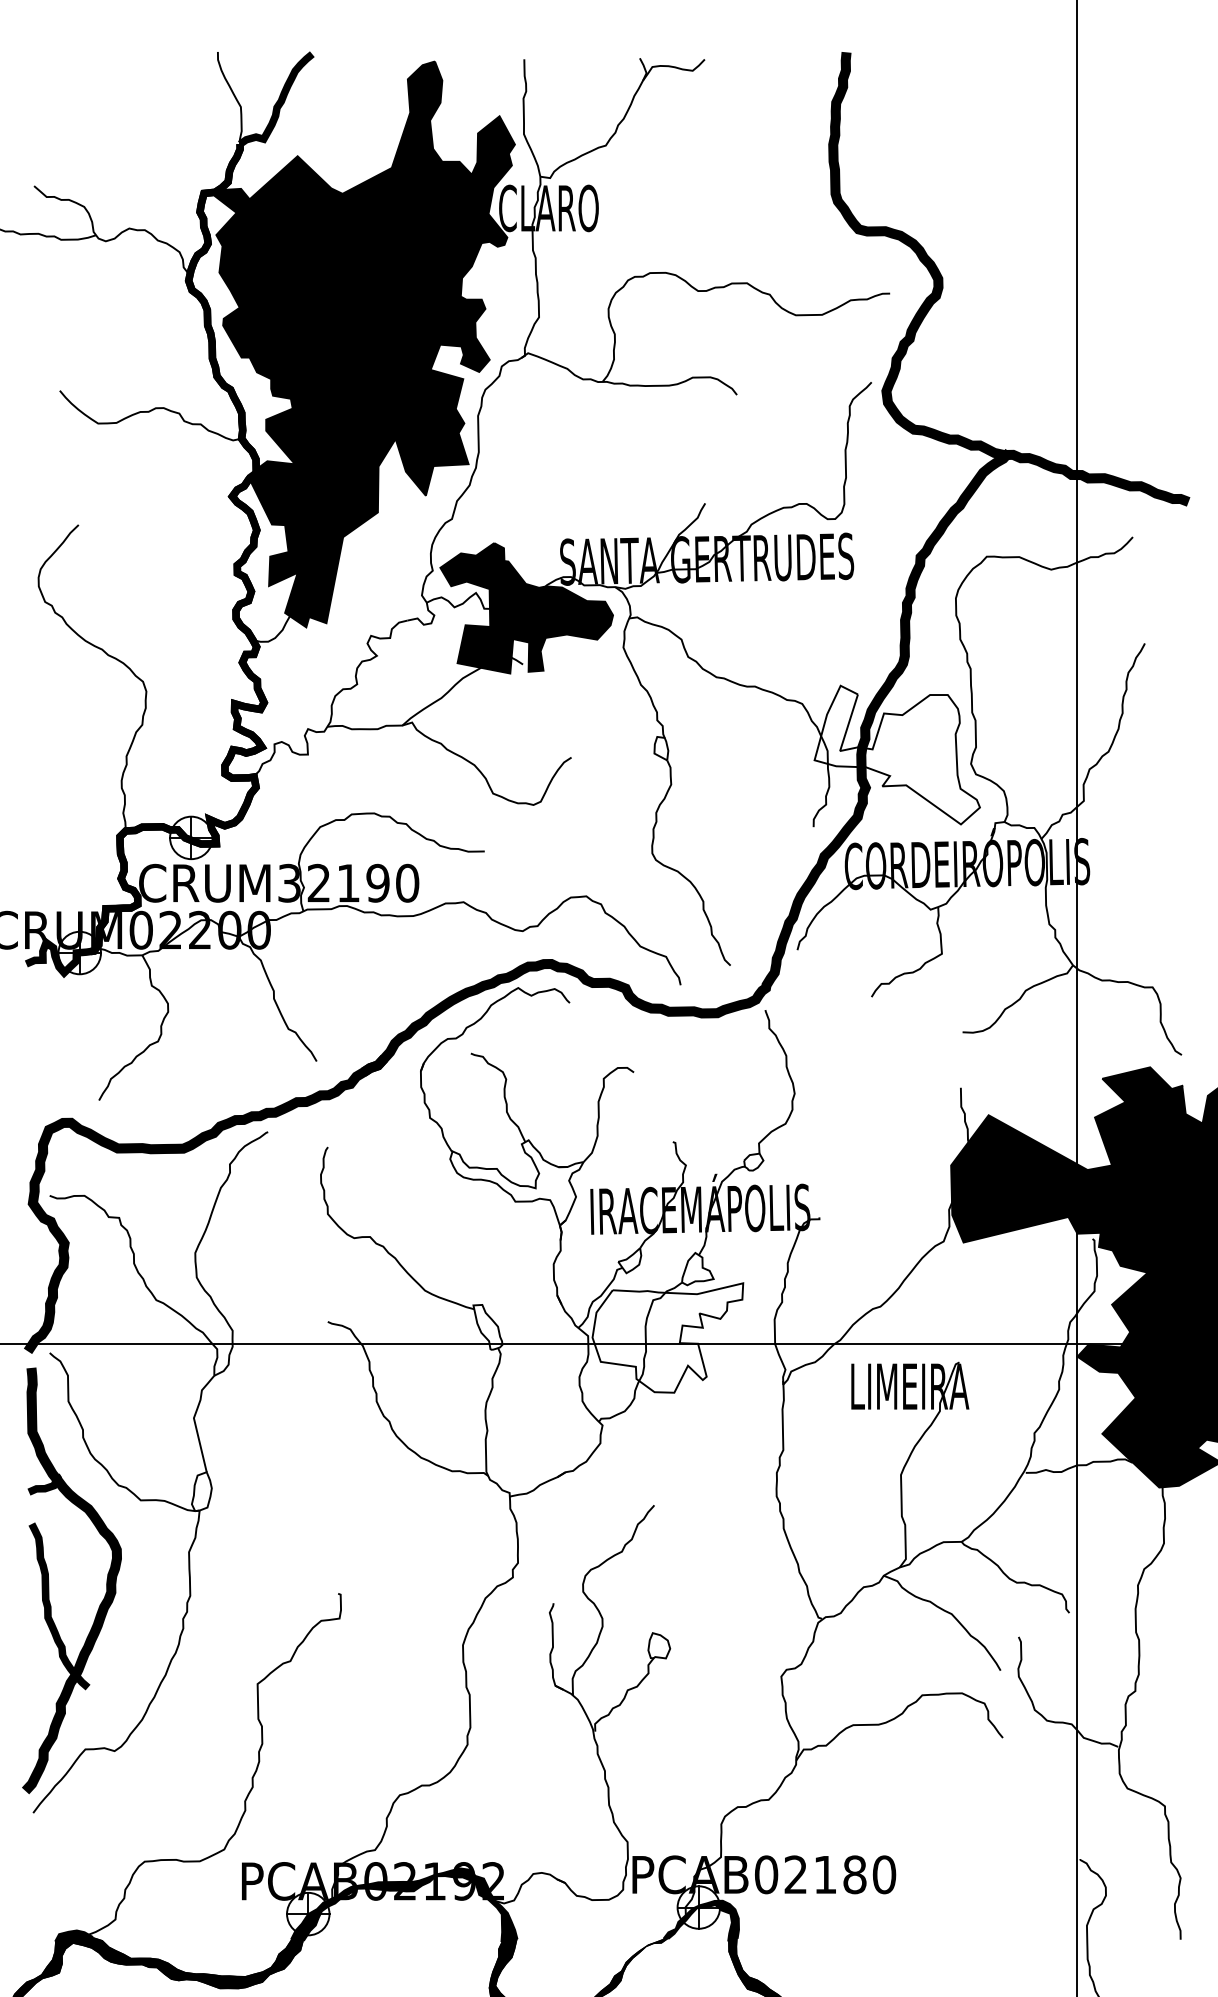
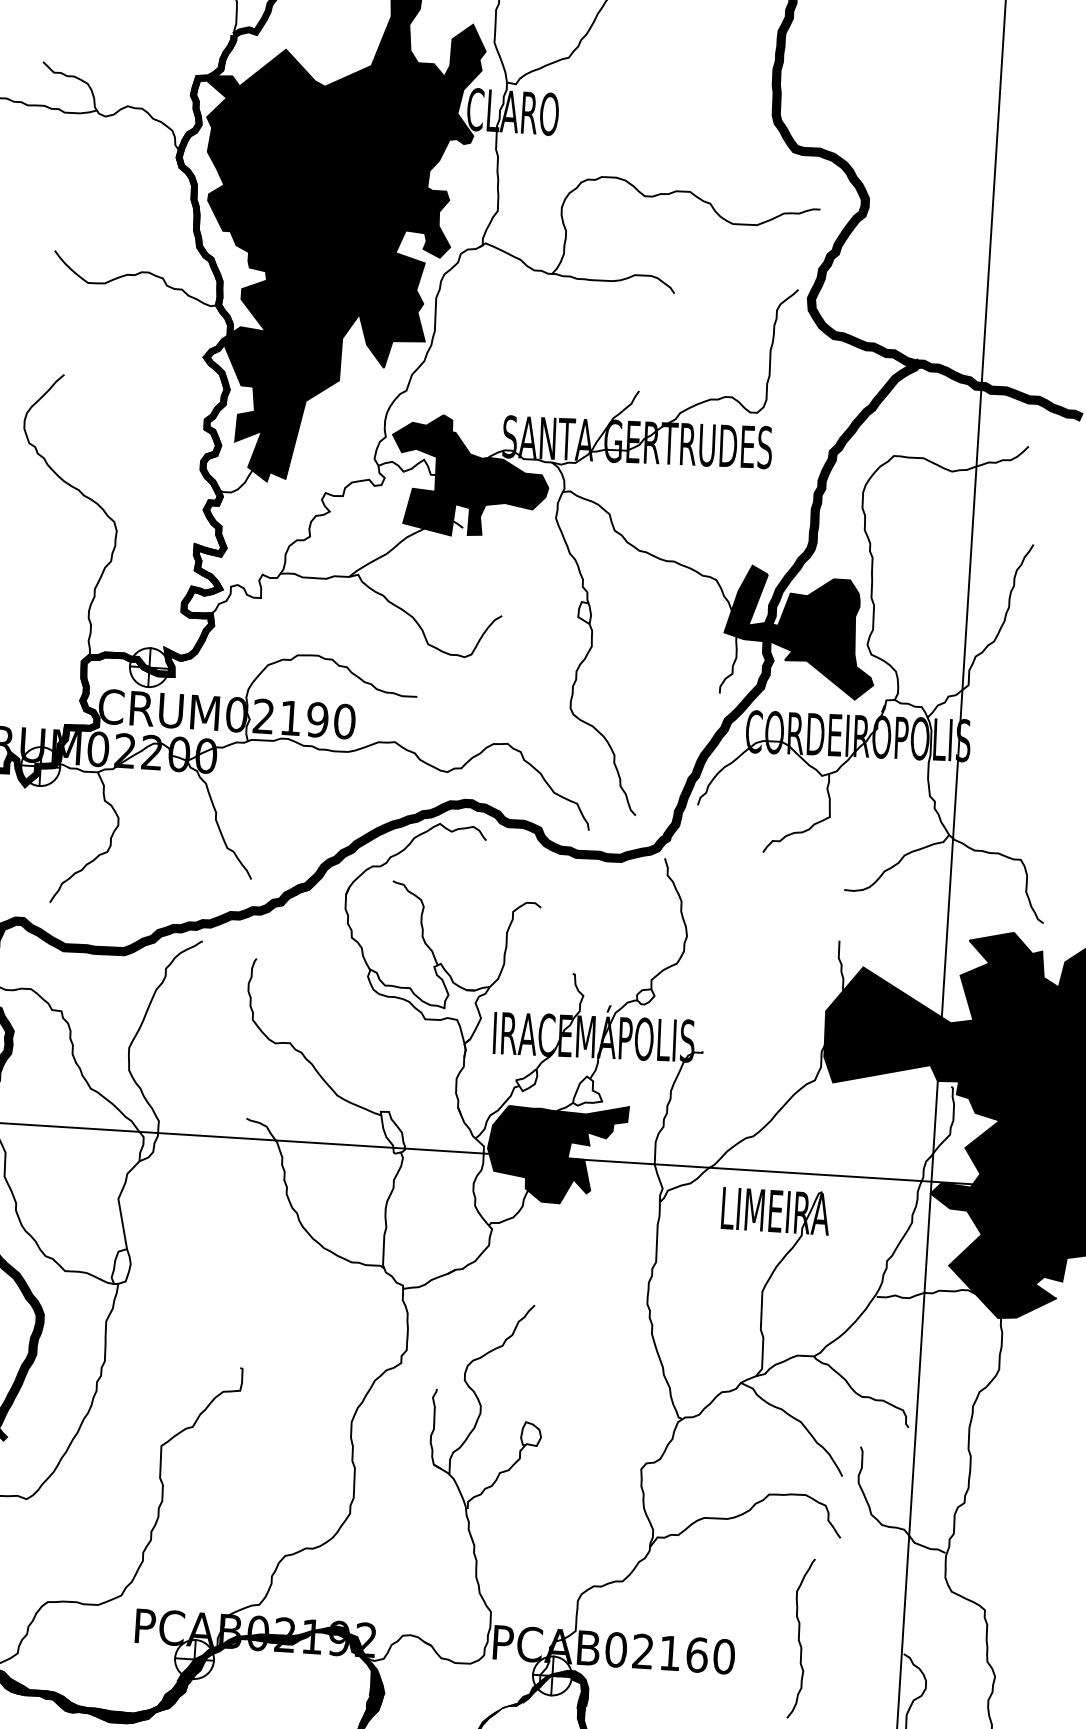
fill: (897, 754) -> (800, 631), added
text: (289, 883) -> (236, 715), CRUM32190 -> CRUM02190
fill: (667, 1337) -> (556, 1152), added
curve: (965, 1849) -> (799, 1638), added
text: (854, 1874) -> (696, 1654), PCAB02180 -> PCAB02160

